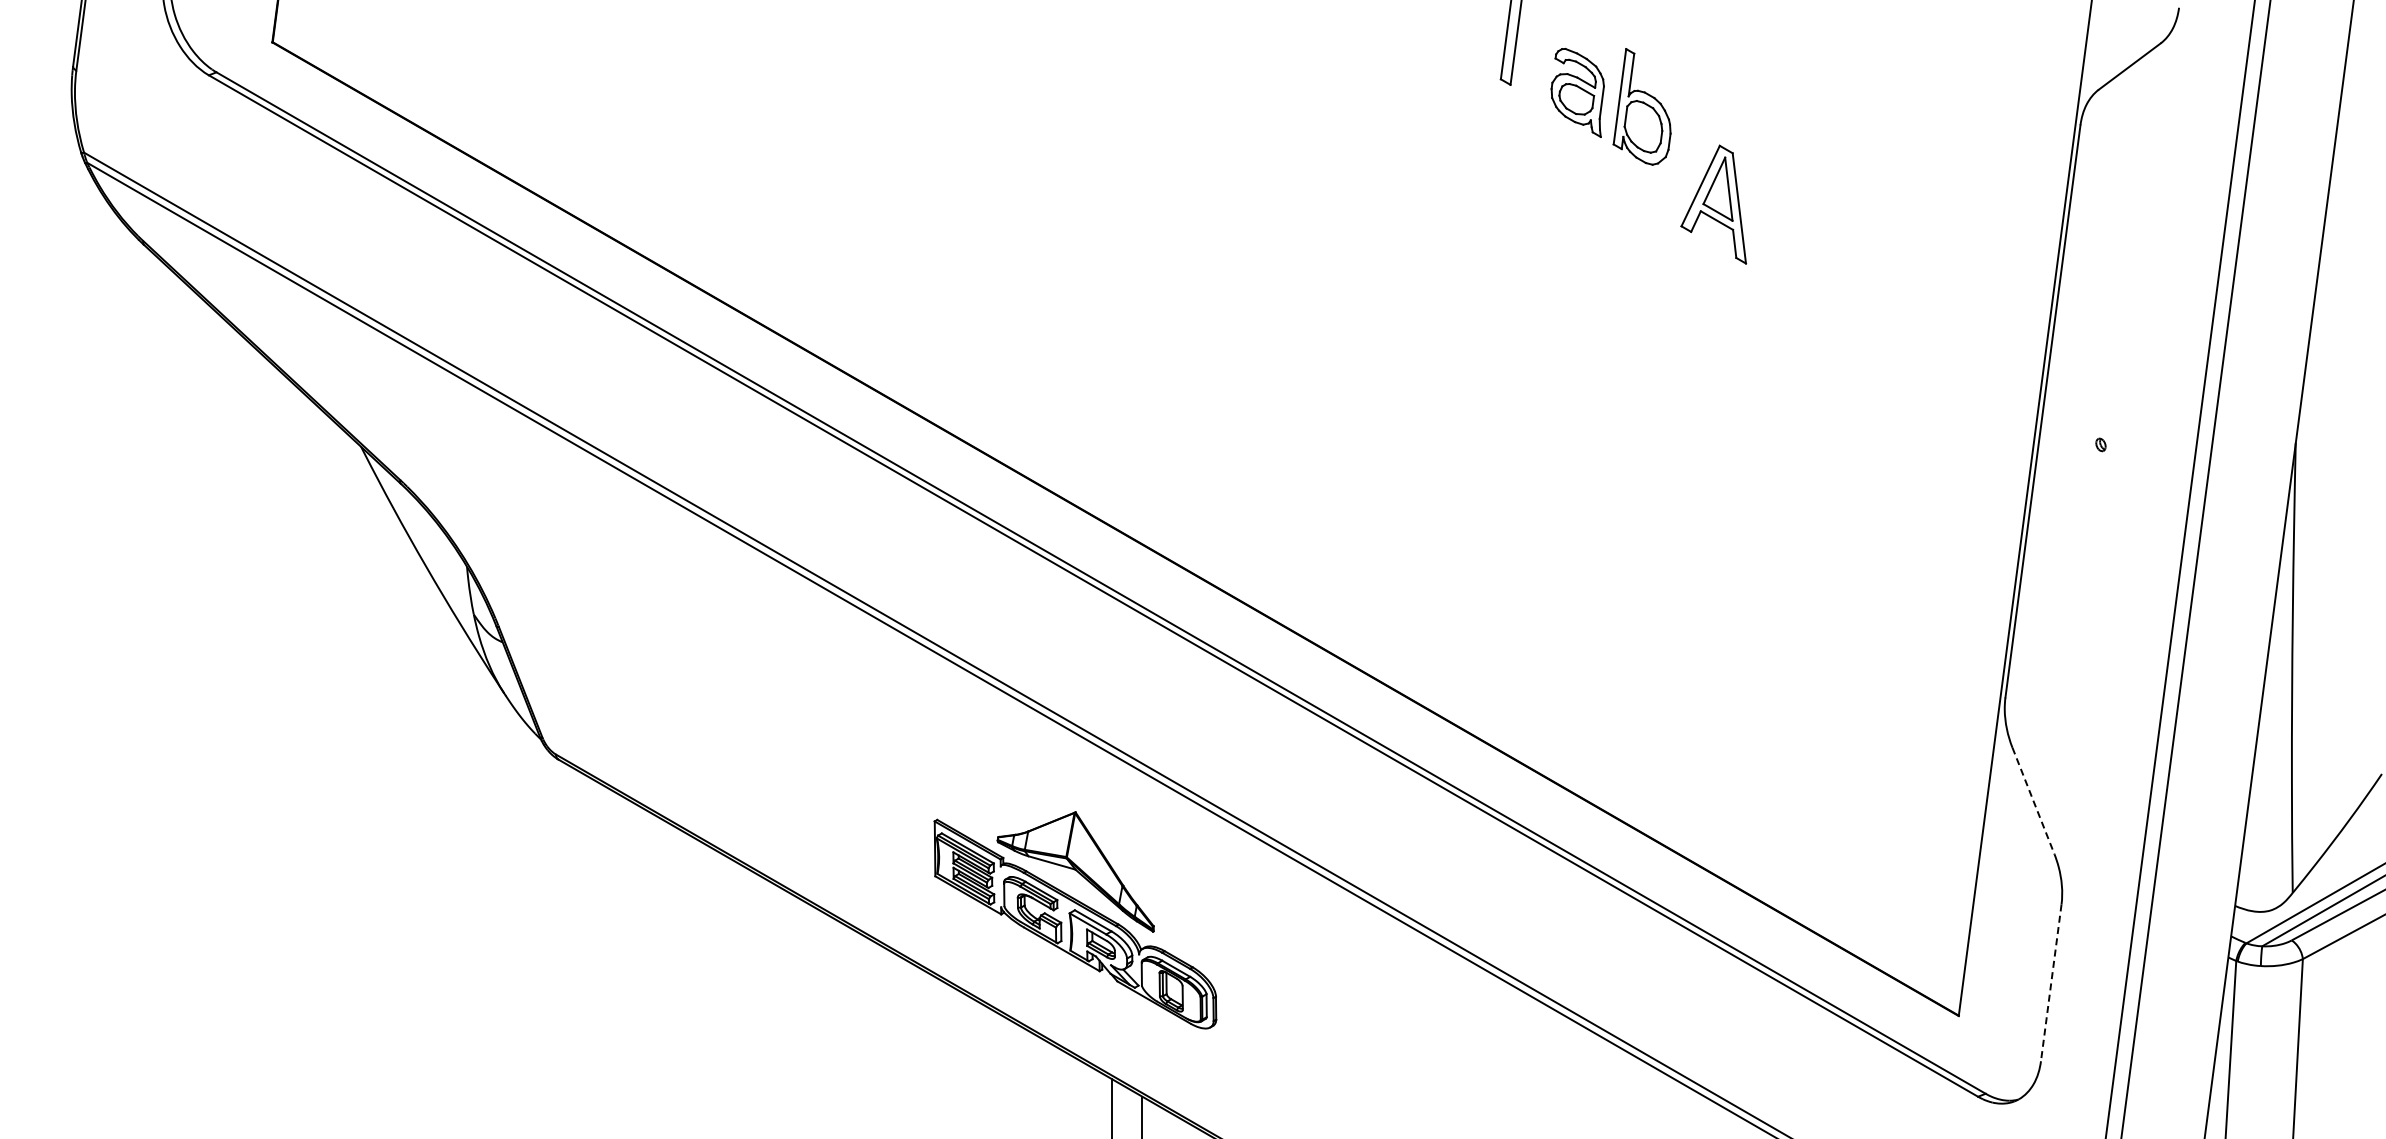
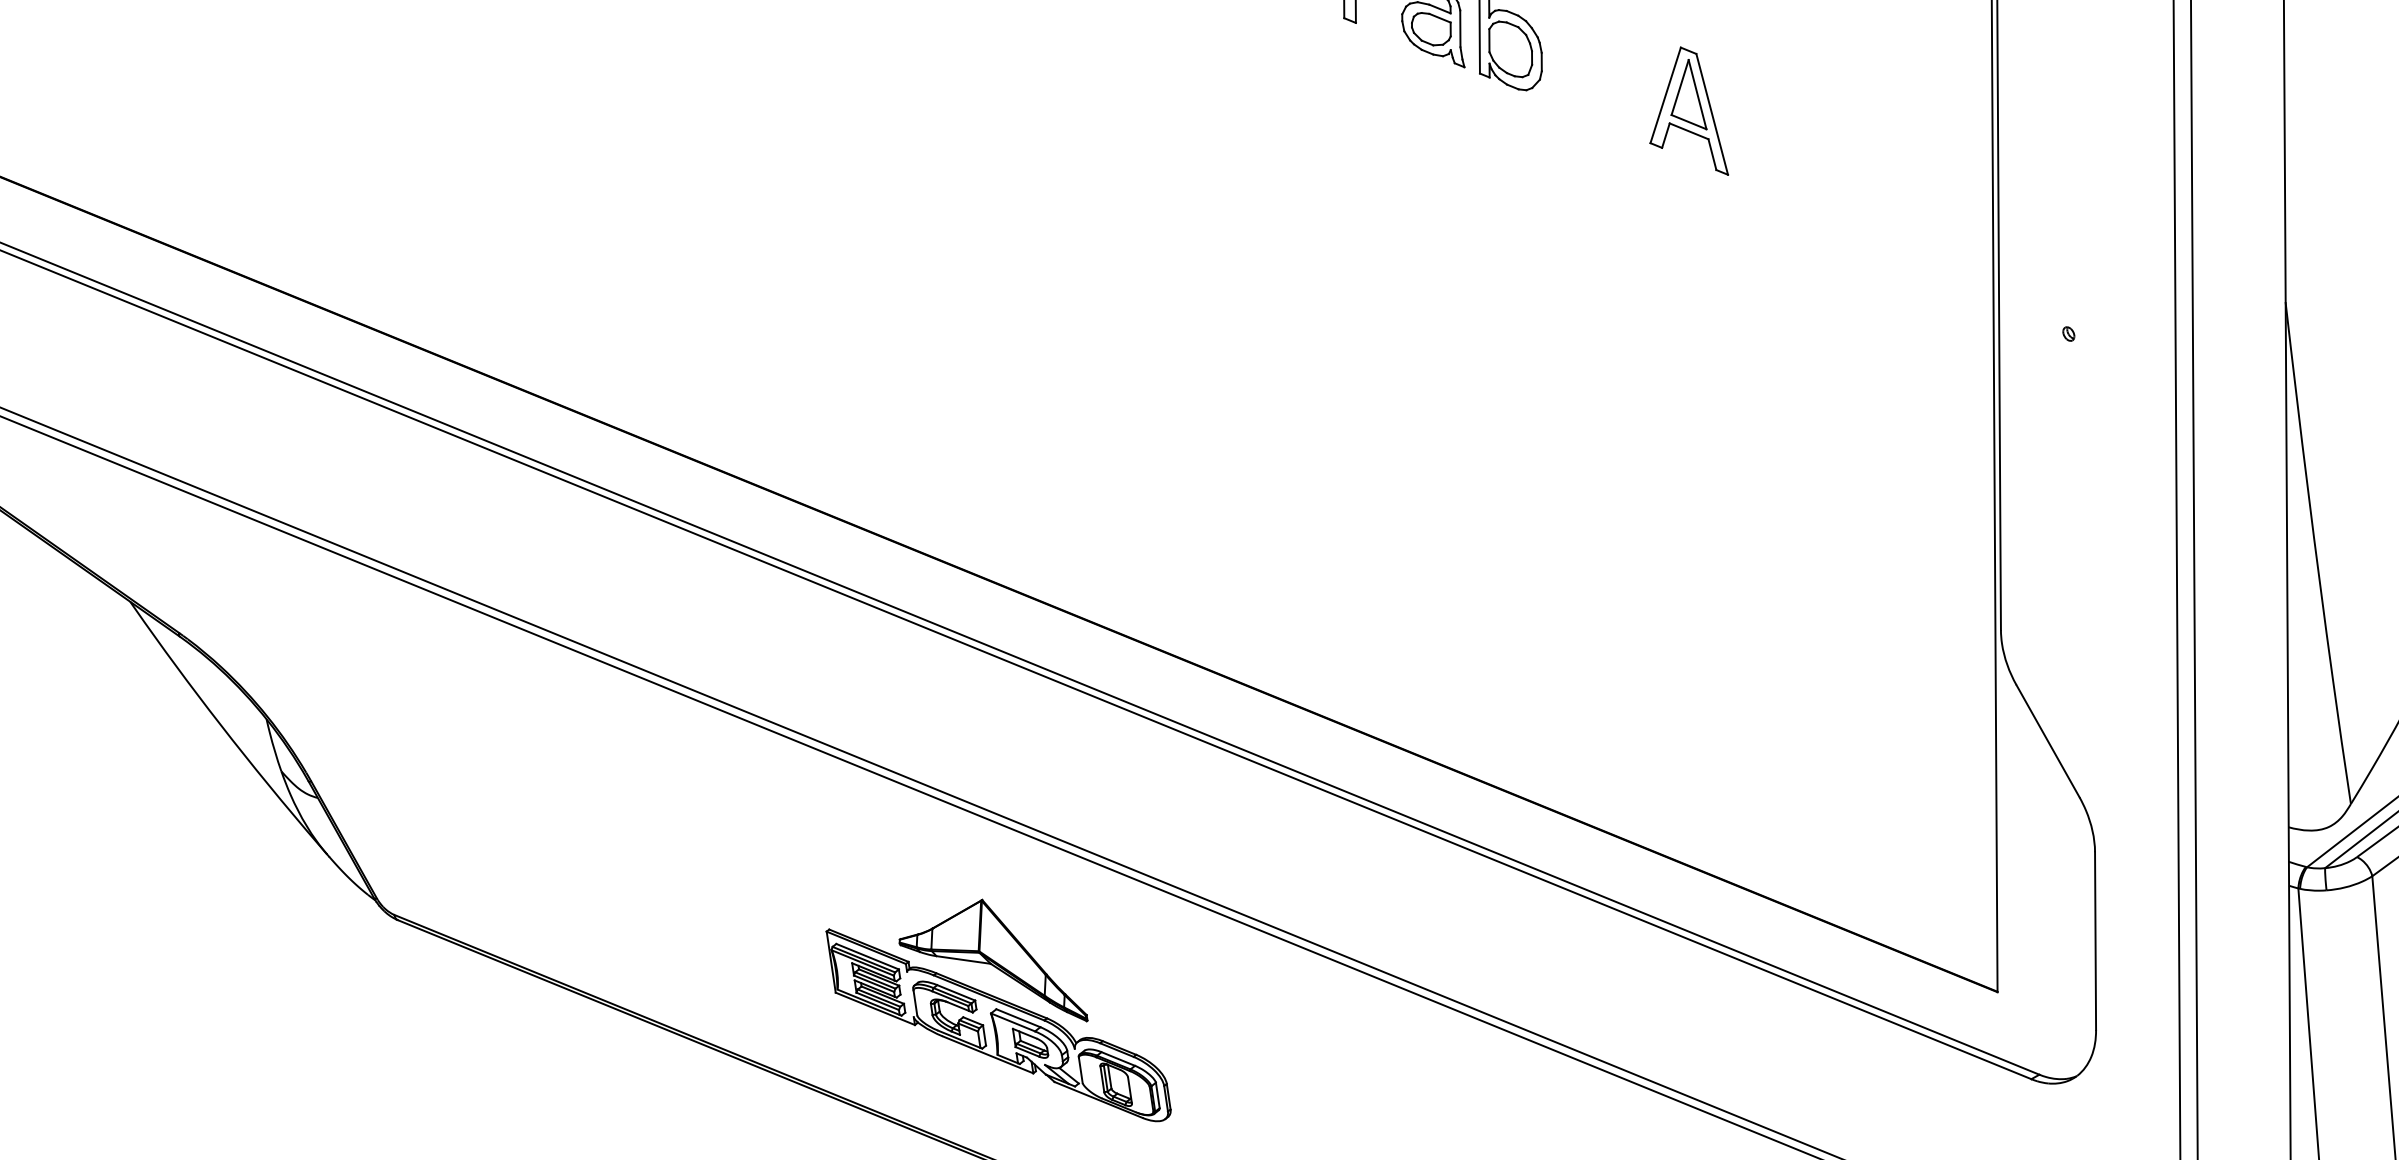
part: (1713, 204) -> (1682, 113), moved
line: (2033, 801) -> (2048, 741), dashed -> solid
line: (2051, 983) -> (2095, 941), dashed -> solid

